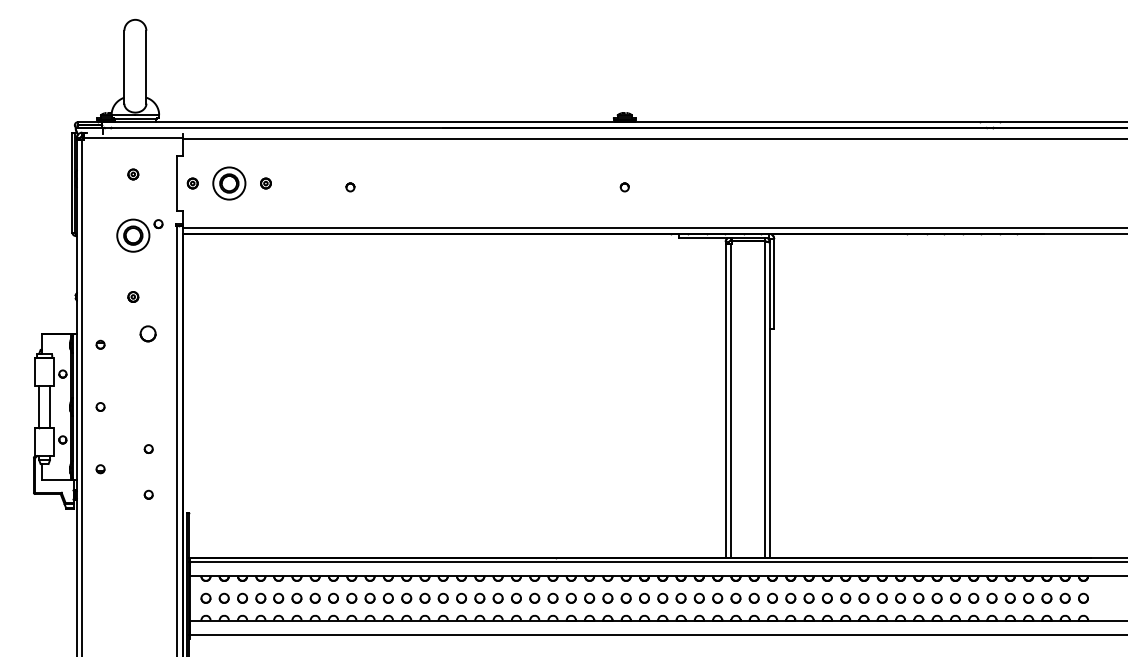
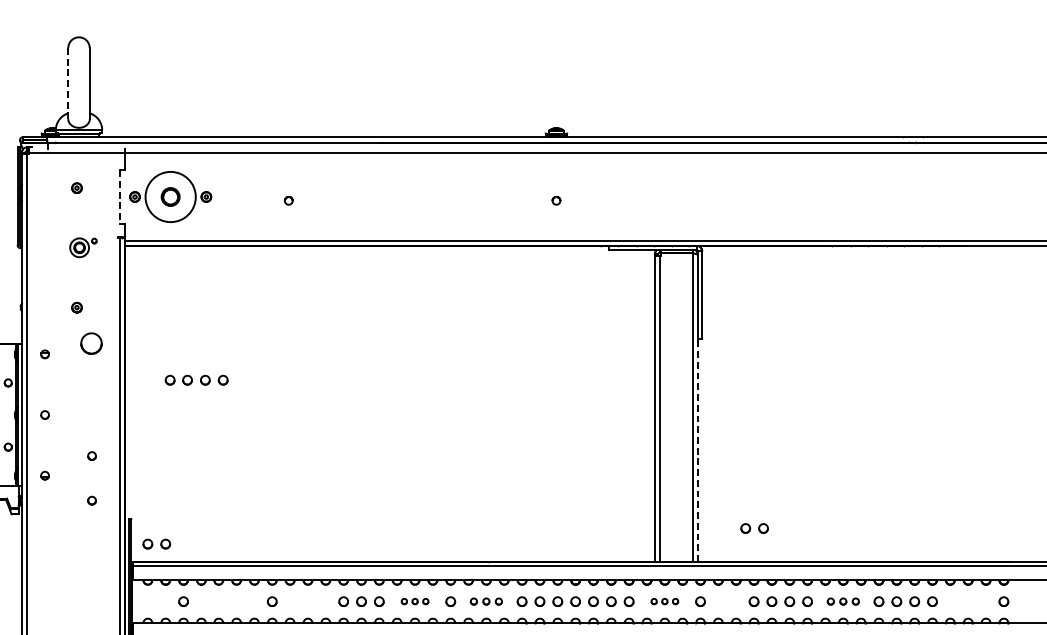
line: (124, 67) -> (68, 83), solid -> dashed
circle: (229, 183) -> (170, 196), size x1.6
line: (177, 184) -> (120, 197), solid -> dashed
part: (139, 235) -> (83, 247), size x0.6
circle: (147, 333) -> (90, 343), size x1.4
line: (769, 442) -> (697, 449), solid -> dashed
part: (214, 597) -> (156, 543), moved
part: (287, 597) -> (196, 379), moved
part: (369, 597) -> (307, 600), removed
part: (479, 597) -> (414, 600), size x0.6
part: (552, 597) -> (485, 600), size x0.7
part: (735, 597) -> (664, 600), size x0.6
part: (799, 597) -> (754, 527), moved
part: (918, 597) -> (842, 600), size x0.7
part: (1046, 597) -> (967, 600), removed

